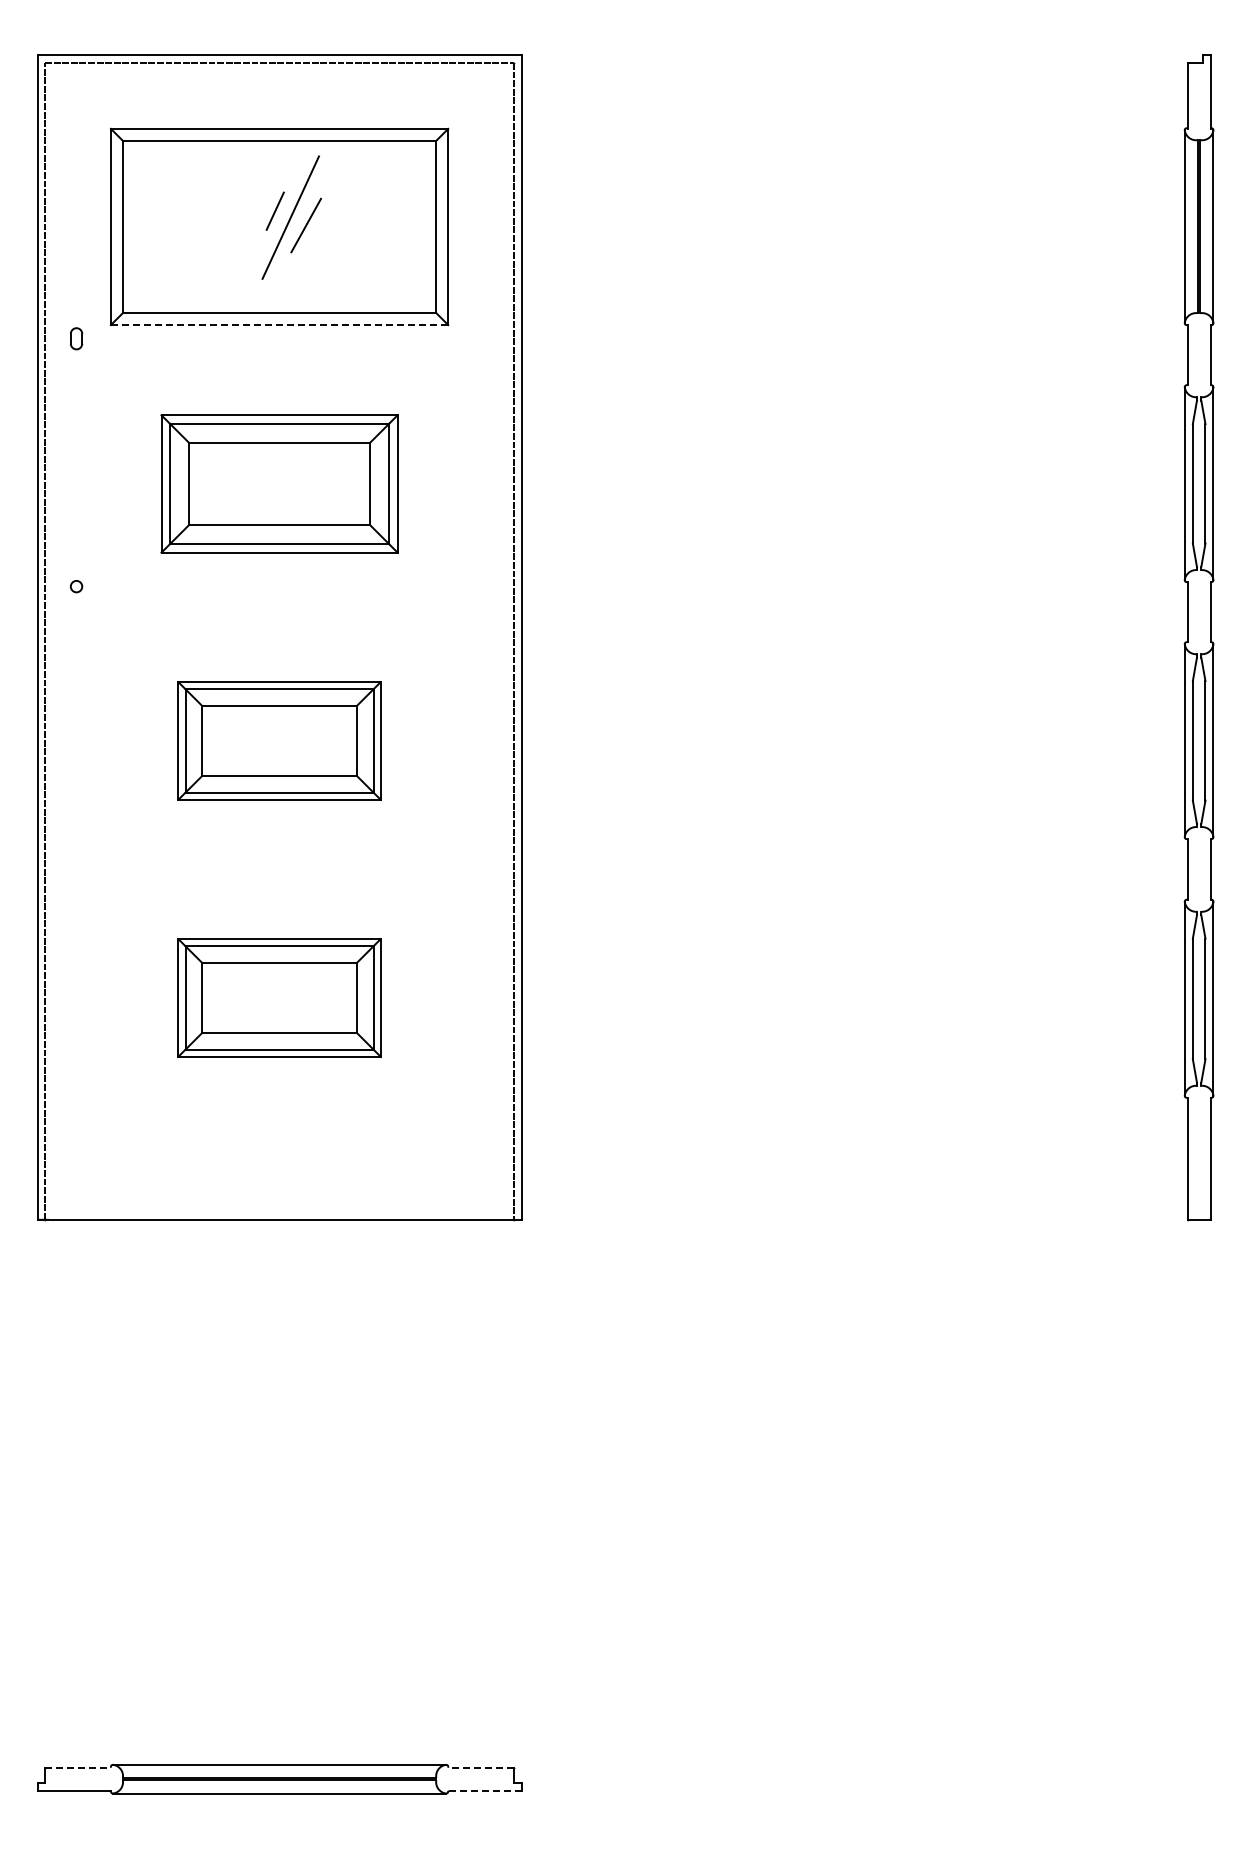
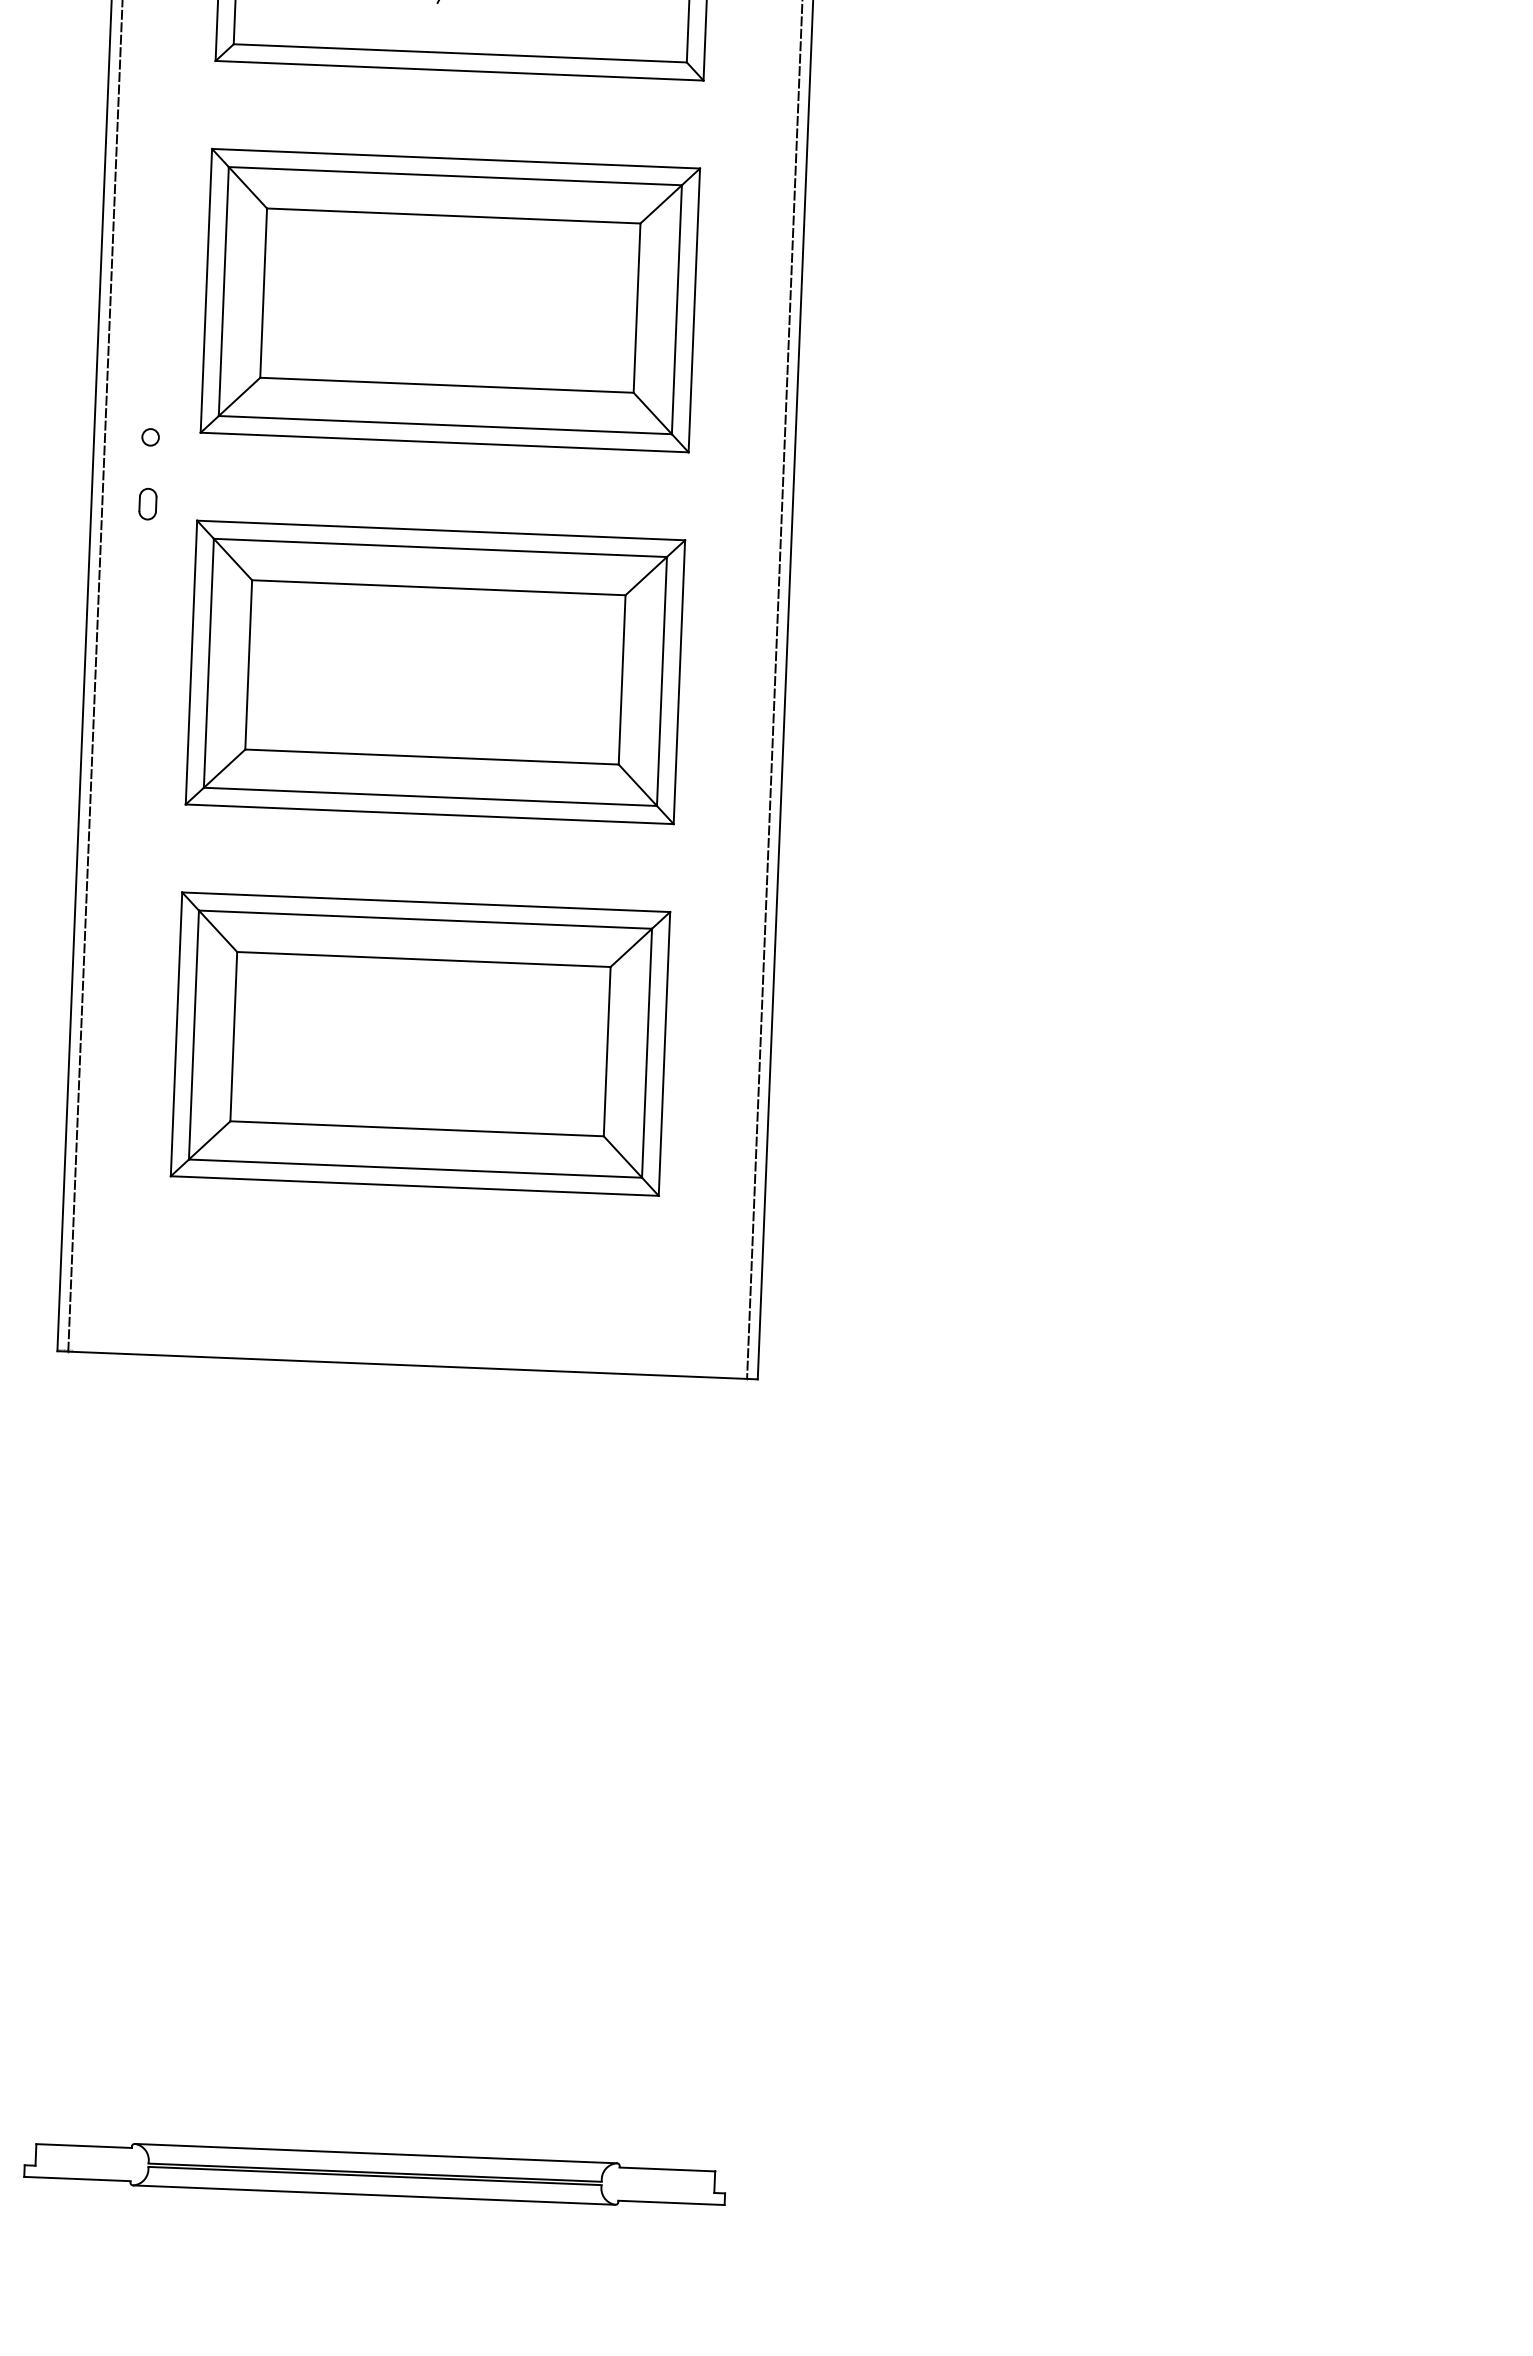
line: (279, 325) -> (459, 71), dashed -> solid
part: (76, 338) -> (147, 503), moved
part: (279, 483) -> (450, 299), size x1.43
part: (279, 740) -> (435, 671), size x1.67
part: (279, 997) -> (420, 1043), size x1.67
line: (78, 1767) -> (84, 2145), dashed -> solid
line: (480, 1767) -> (666, 2169), dashed -> solid
line: (484, 1790) -> (670, 2202), dashed -> solid

